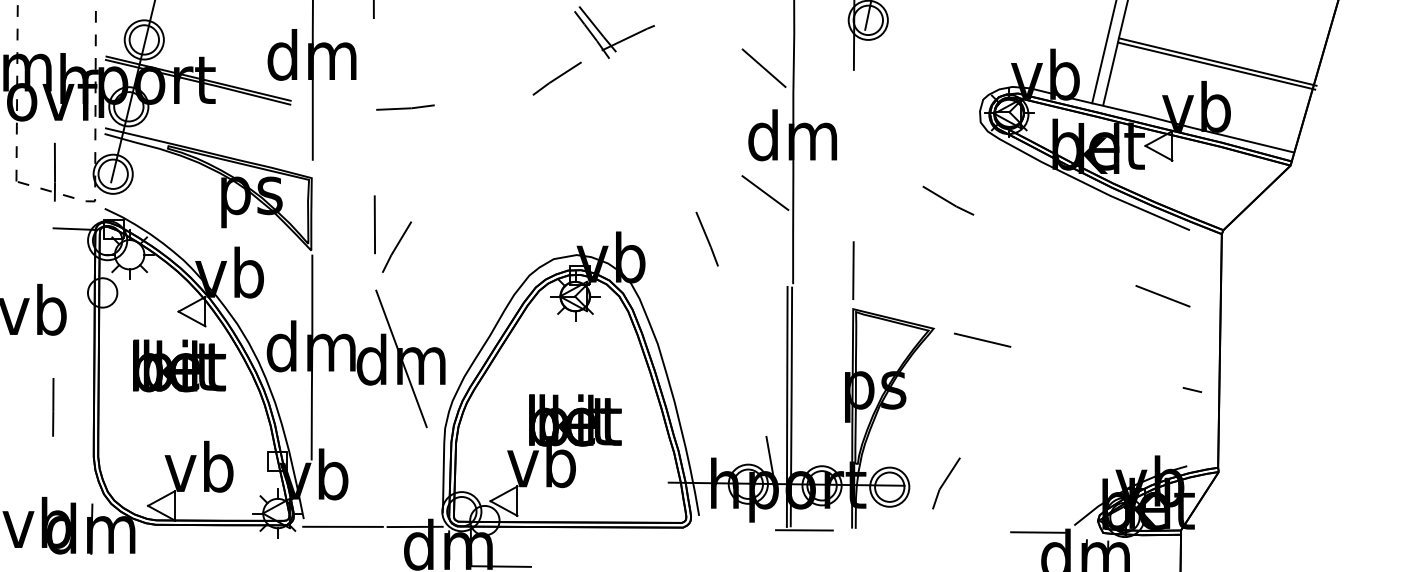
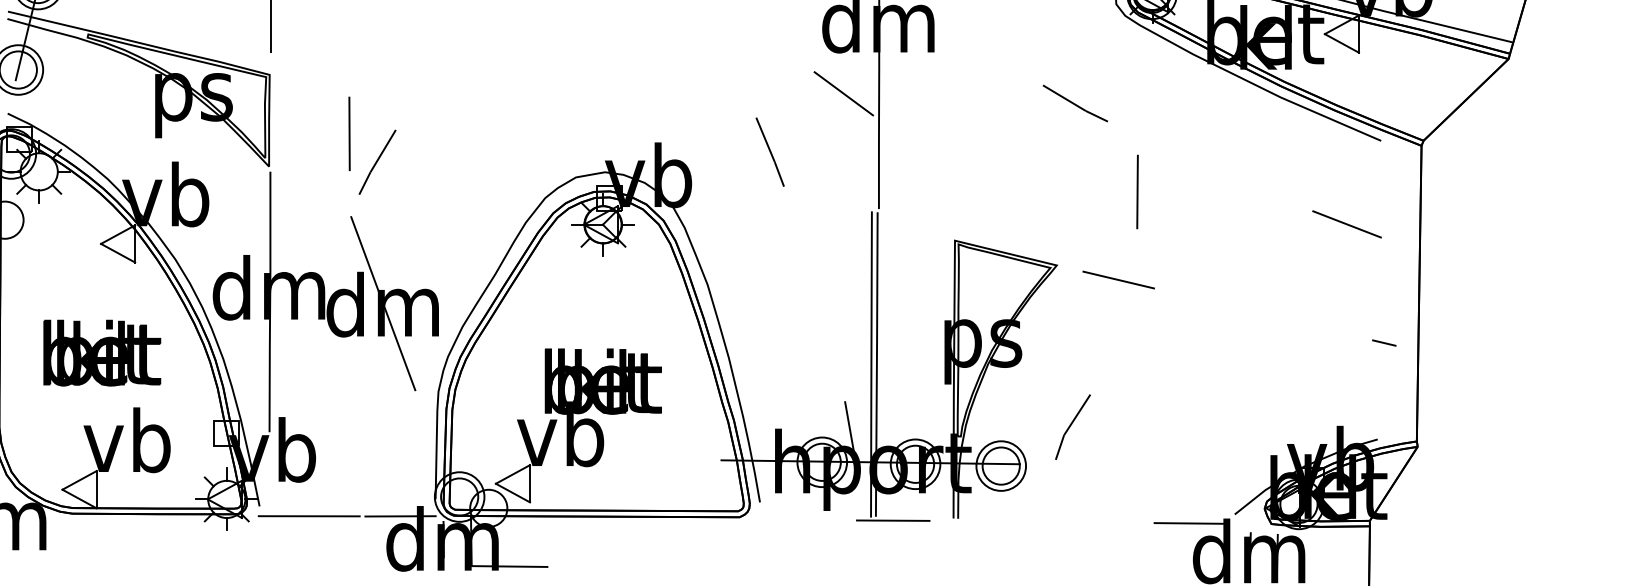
line: (853, 270) -> (1137, 191), moved
text: (179, 365) -> (102, 352), moved
line: (945, 482) -> (1071, 425), moved

